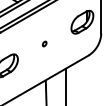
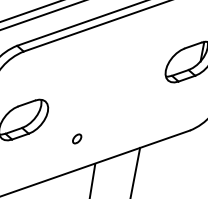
part: (44, 43) -> (76, 137), moved

